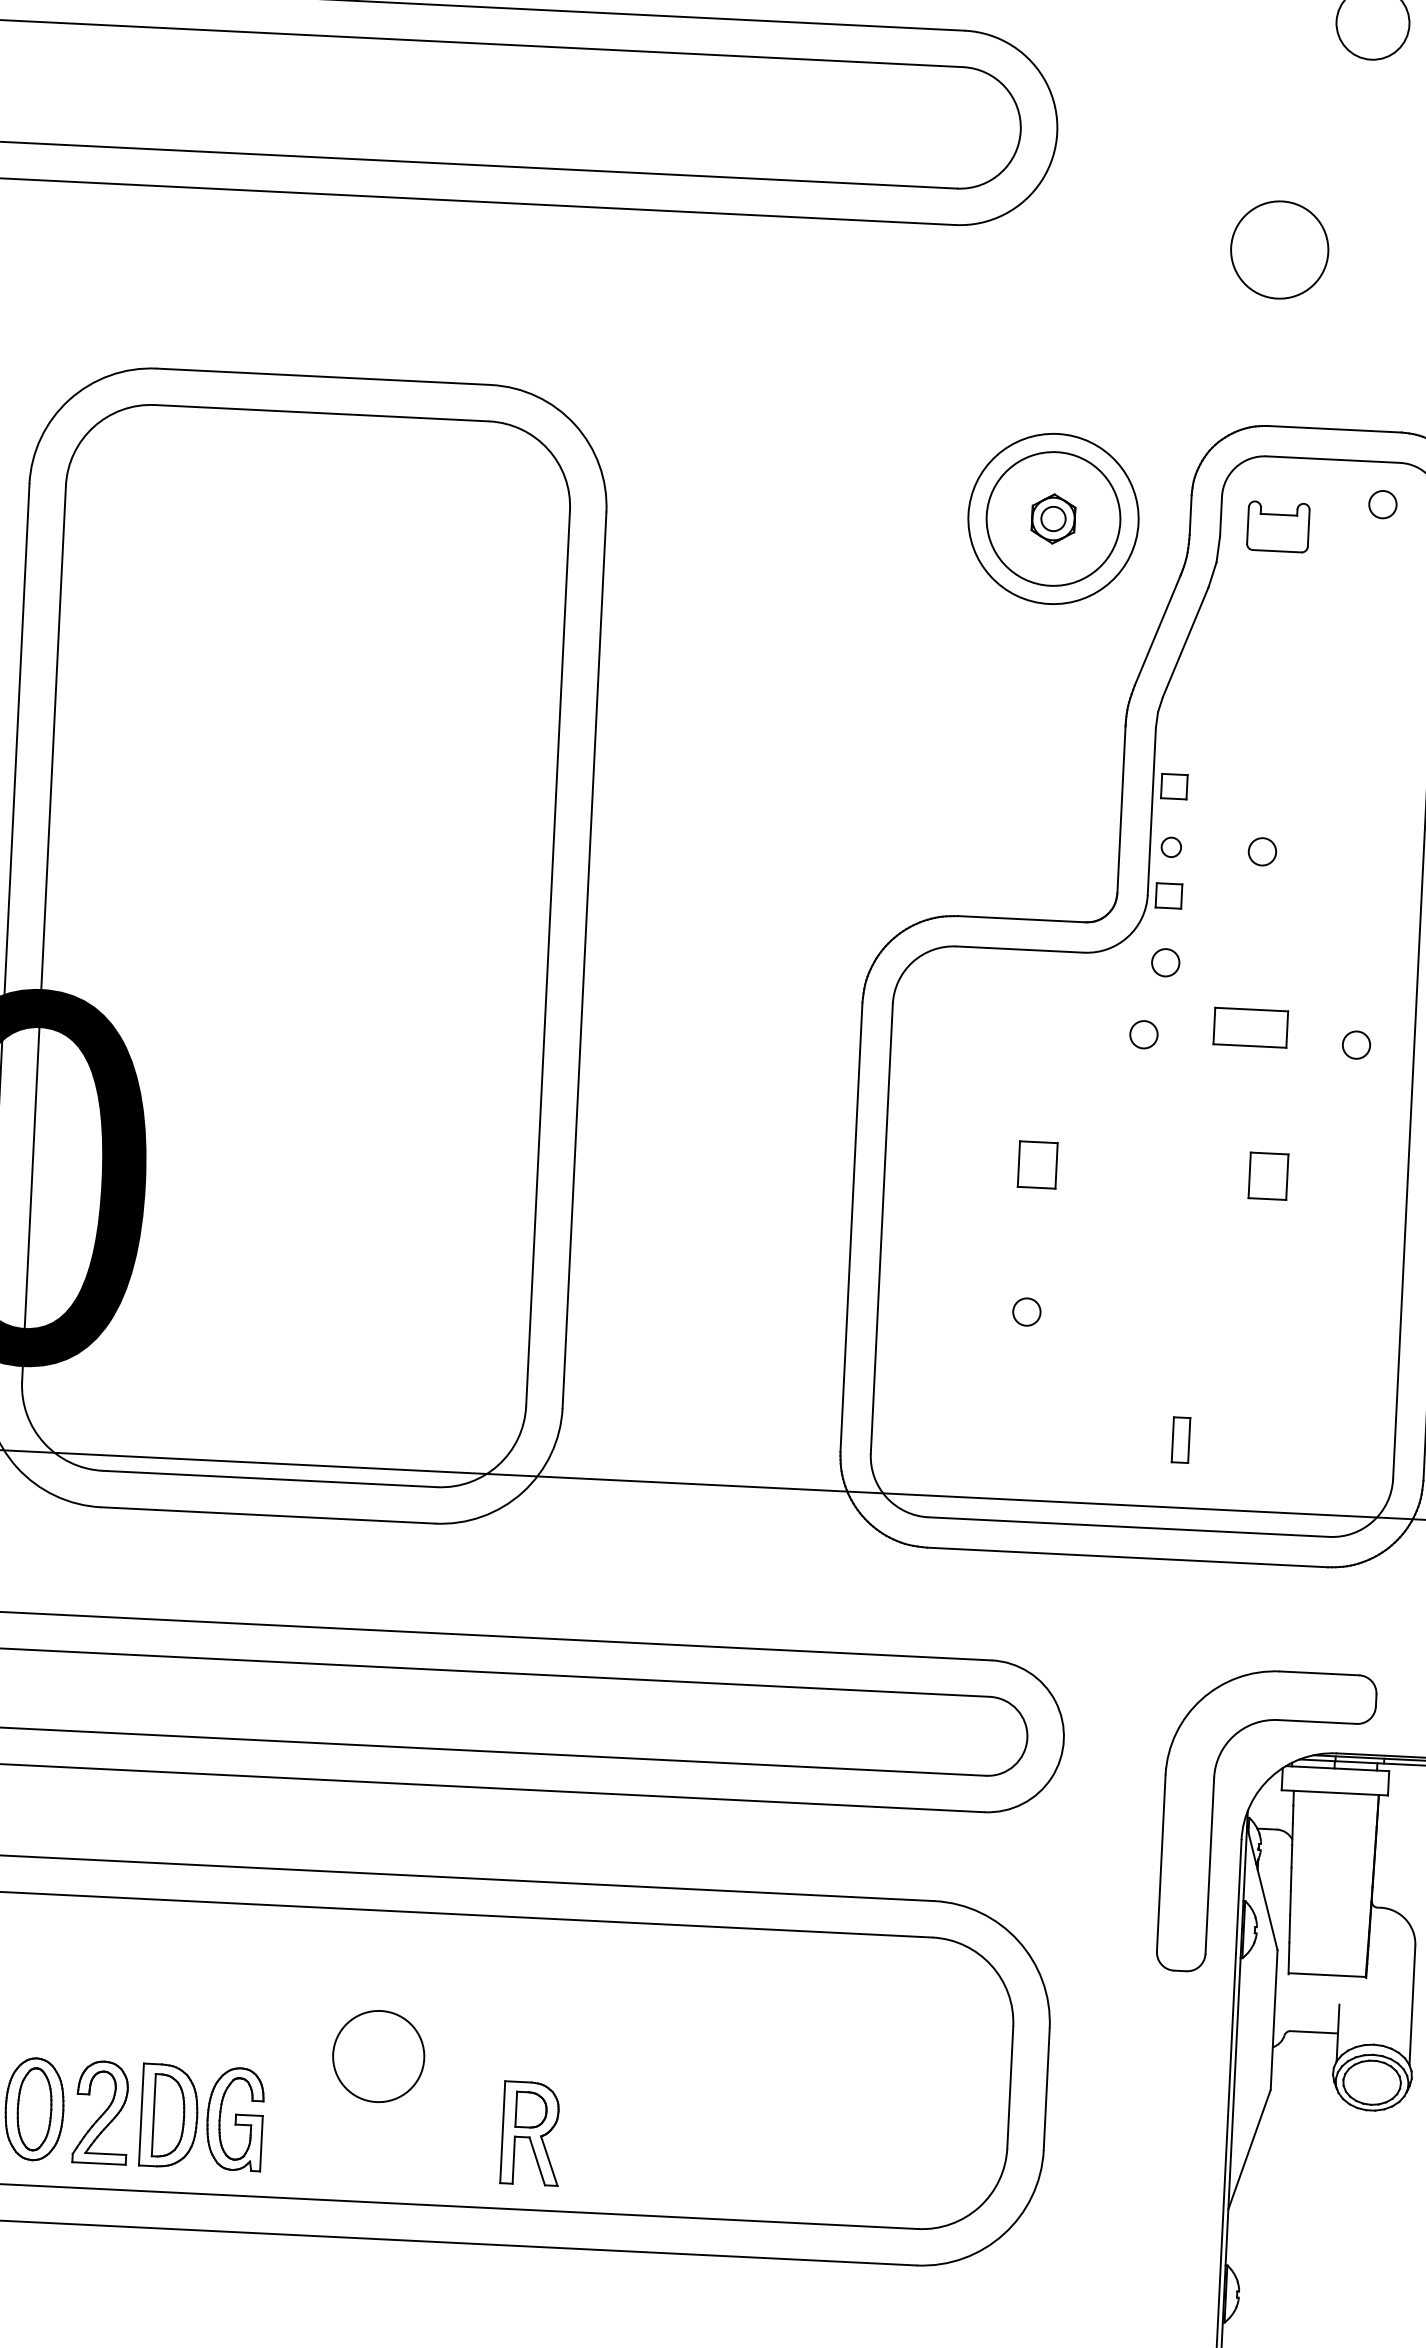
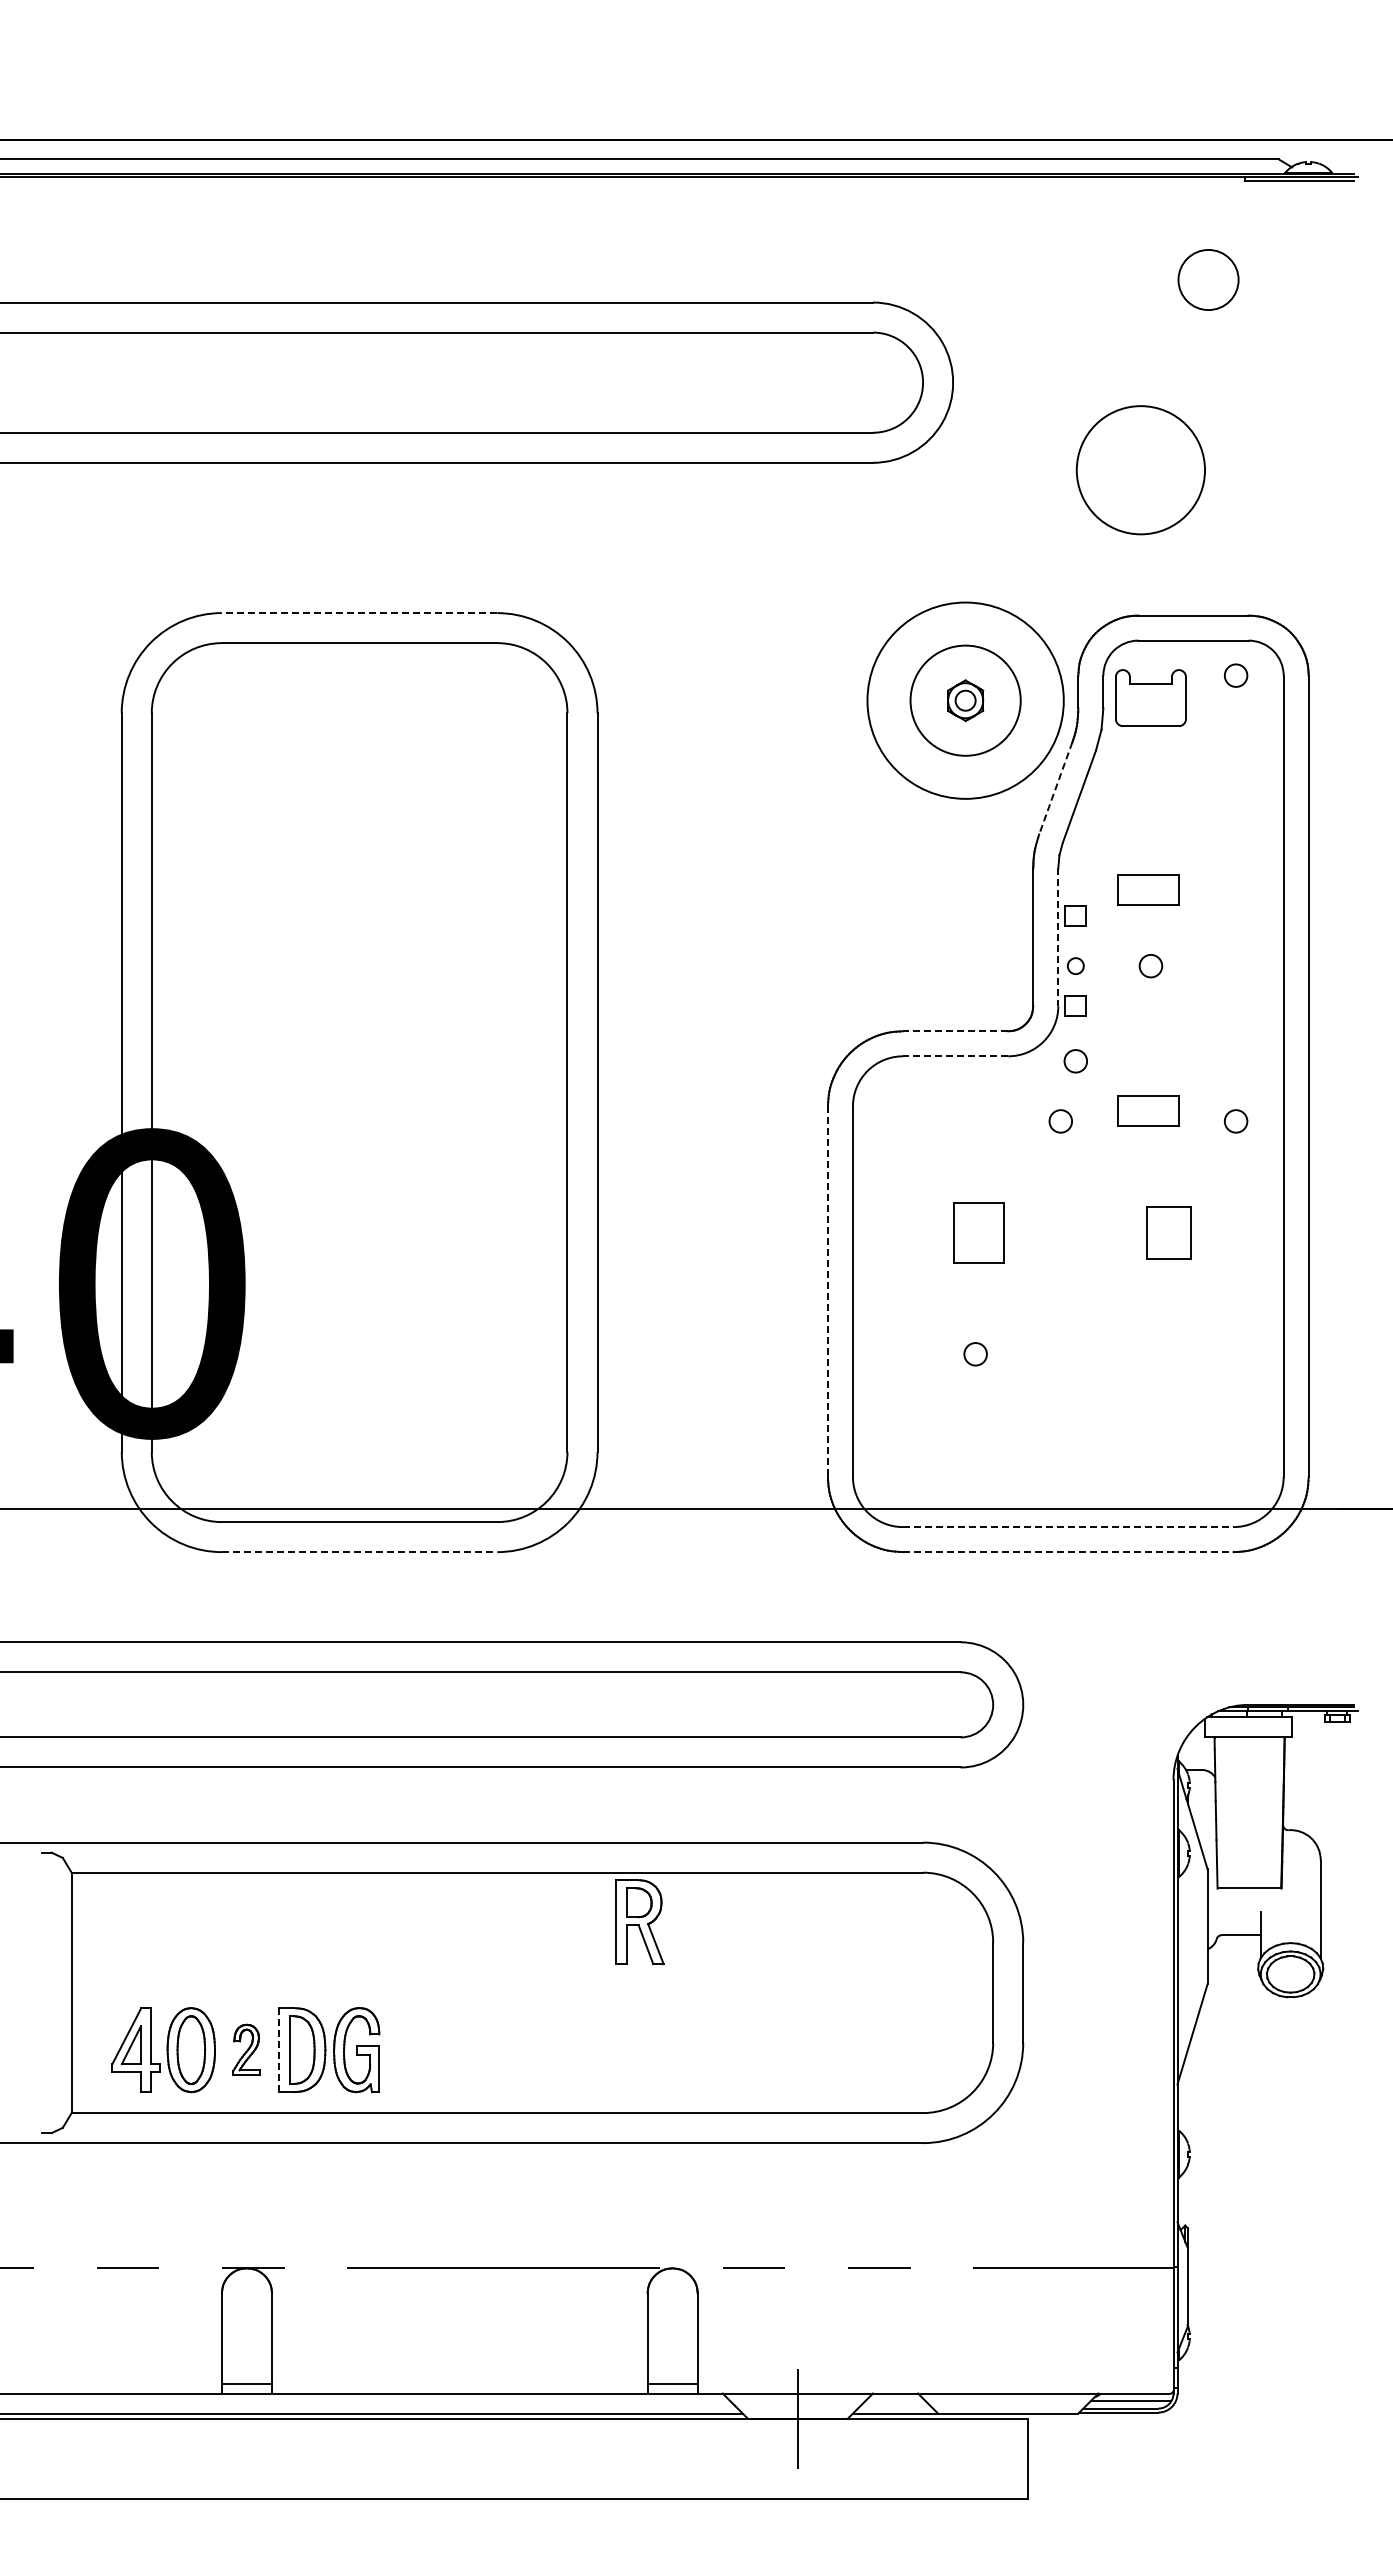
circle: (1279, 250) -> (1140, 470), size x1.6
line: (323, 377) -> (359, 613), solid -> dashed
circle: (1053, 518) -> (965, 700), size x1.4
part: (1277, 527) -> (1150, 698), size x1.4
line: (1157, 630) -> (1055, 788), solid -> dashed
part: (1264, 758) -> (1148, 889), added
line: (1152, 811) -> (1058, 937), solid -> dashed
line: (1021, 919) -> (955, 1031), solid -> dashed
line: (1020, 949) -> (955, 1056), solid -> dashed
part: (1037, 1164) -> (978, 1232), size x1.6
part: (1267, 1175) -> (1168, 1232), size x1.4
line: (850, 1228) -> (827, 1292), solid -> dashed
part: (1180, 1440) -> (1107, 1453), removed
line: (268, 1515) -> (359, 1552), solid -> dashed
line: (1129, 1527) -> (1068, 1527), solid -> dashed
line: (1127, 1557) -> (1068, 1552), solid -> dashed
part: (1212, 1819) -> (1148, 1764), removed
circle: (377, 2056) -> (471, 1992), removed
part: (101, 2111) -> (246, 2049), size x0.6
line: (141, 2113) -> (279, 2049), solid -> dashed
part: (530, 2134) -> (639, 1922), moved

